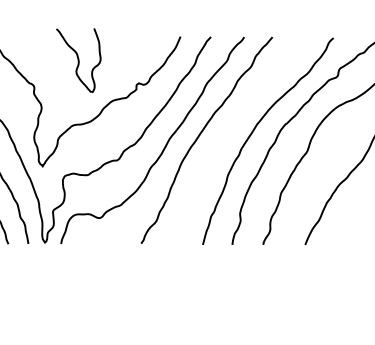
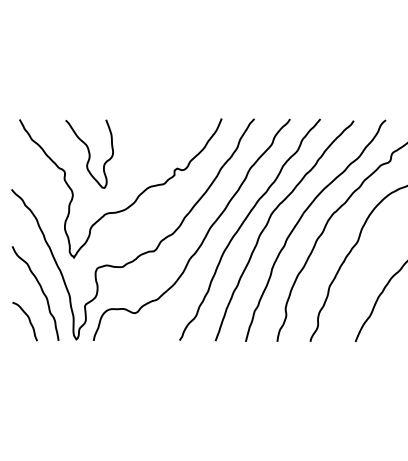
curve: (78, 59) -> (89, 153), moved
curve: (224, 134) -> (268, 223), added

